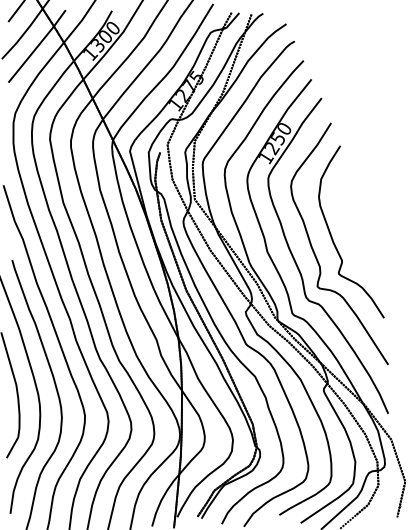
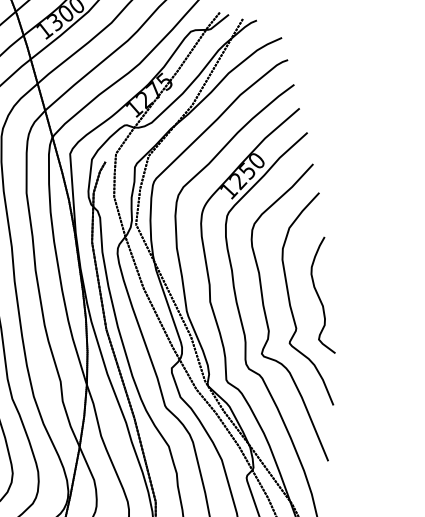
curve: (356, 230) -> (319, 296), added

